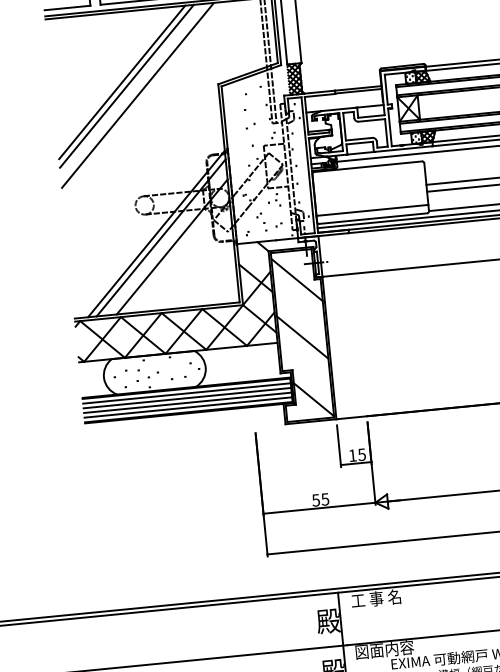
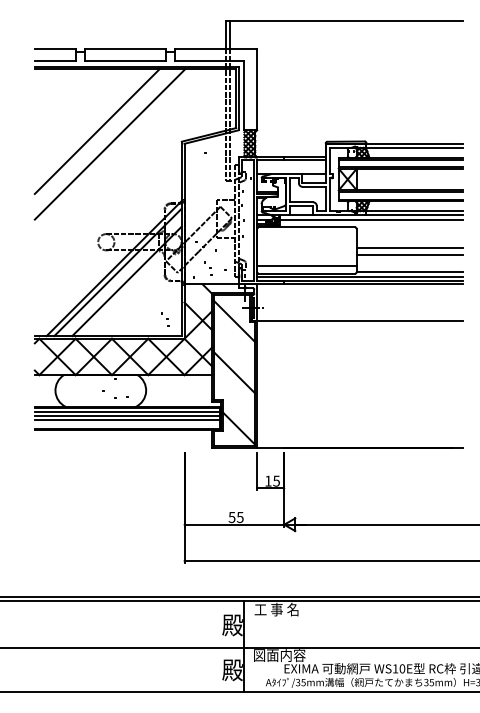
line: (126, 86) -> (100, 135), removed
part: (219, 285) -> (165, 319), added
line: (187, 407) -> (126, 424), removed

